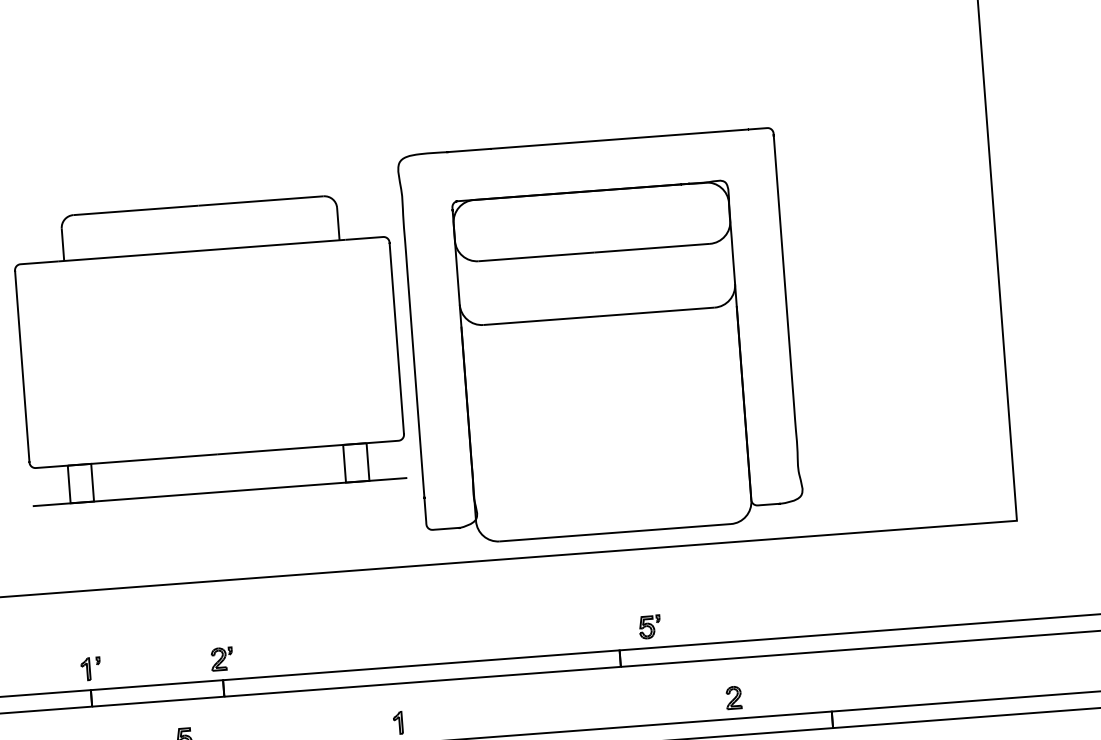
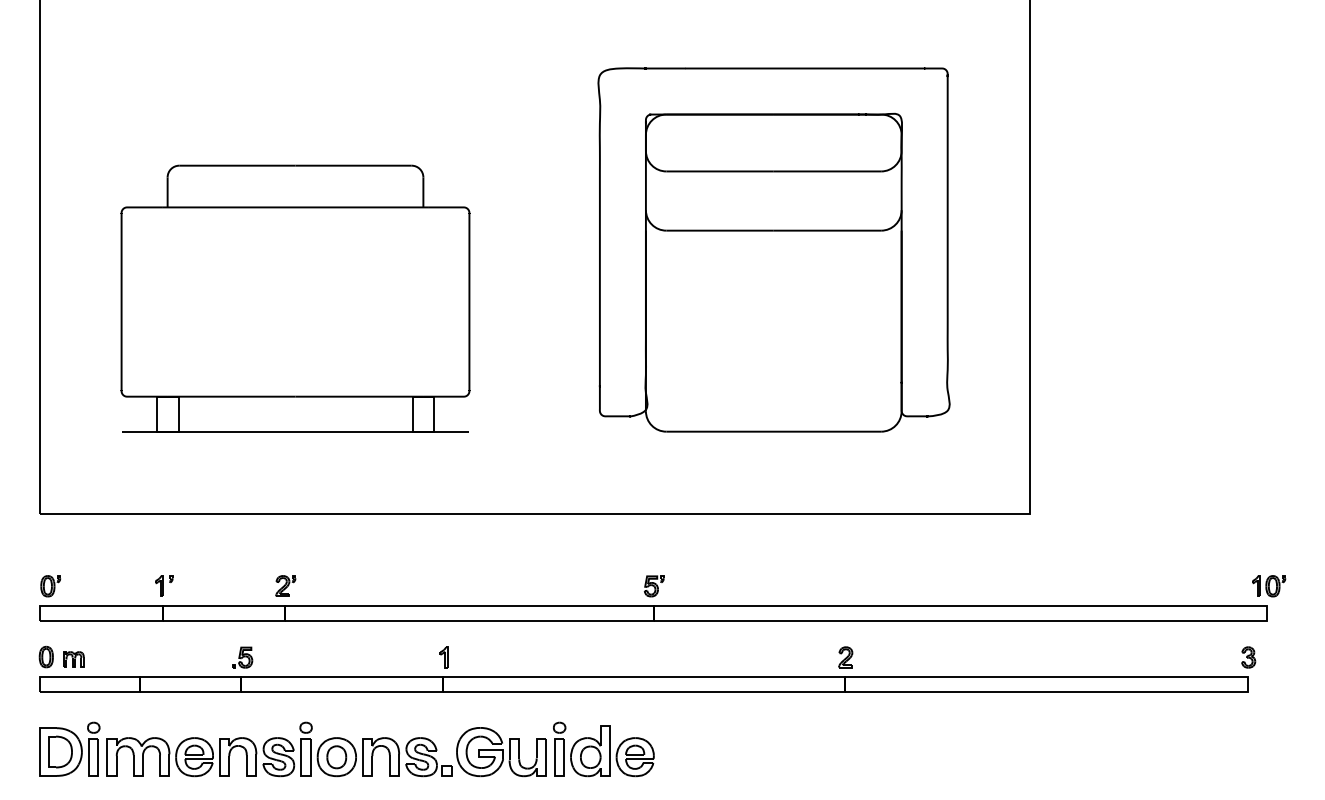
part: (600, 336) -> (773, 249), moved
part: (649, 627) -> (653, 586), moved
part: (733, 697) -> (845, 657), moved

